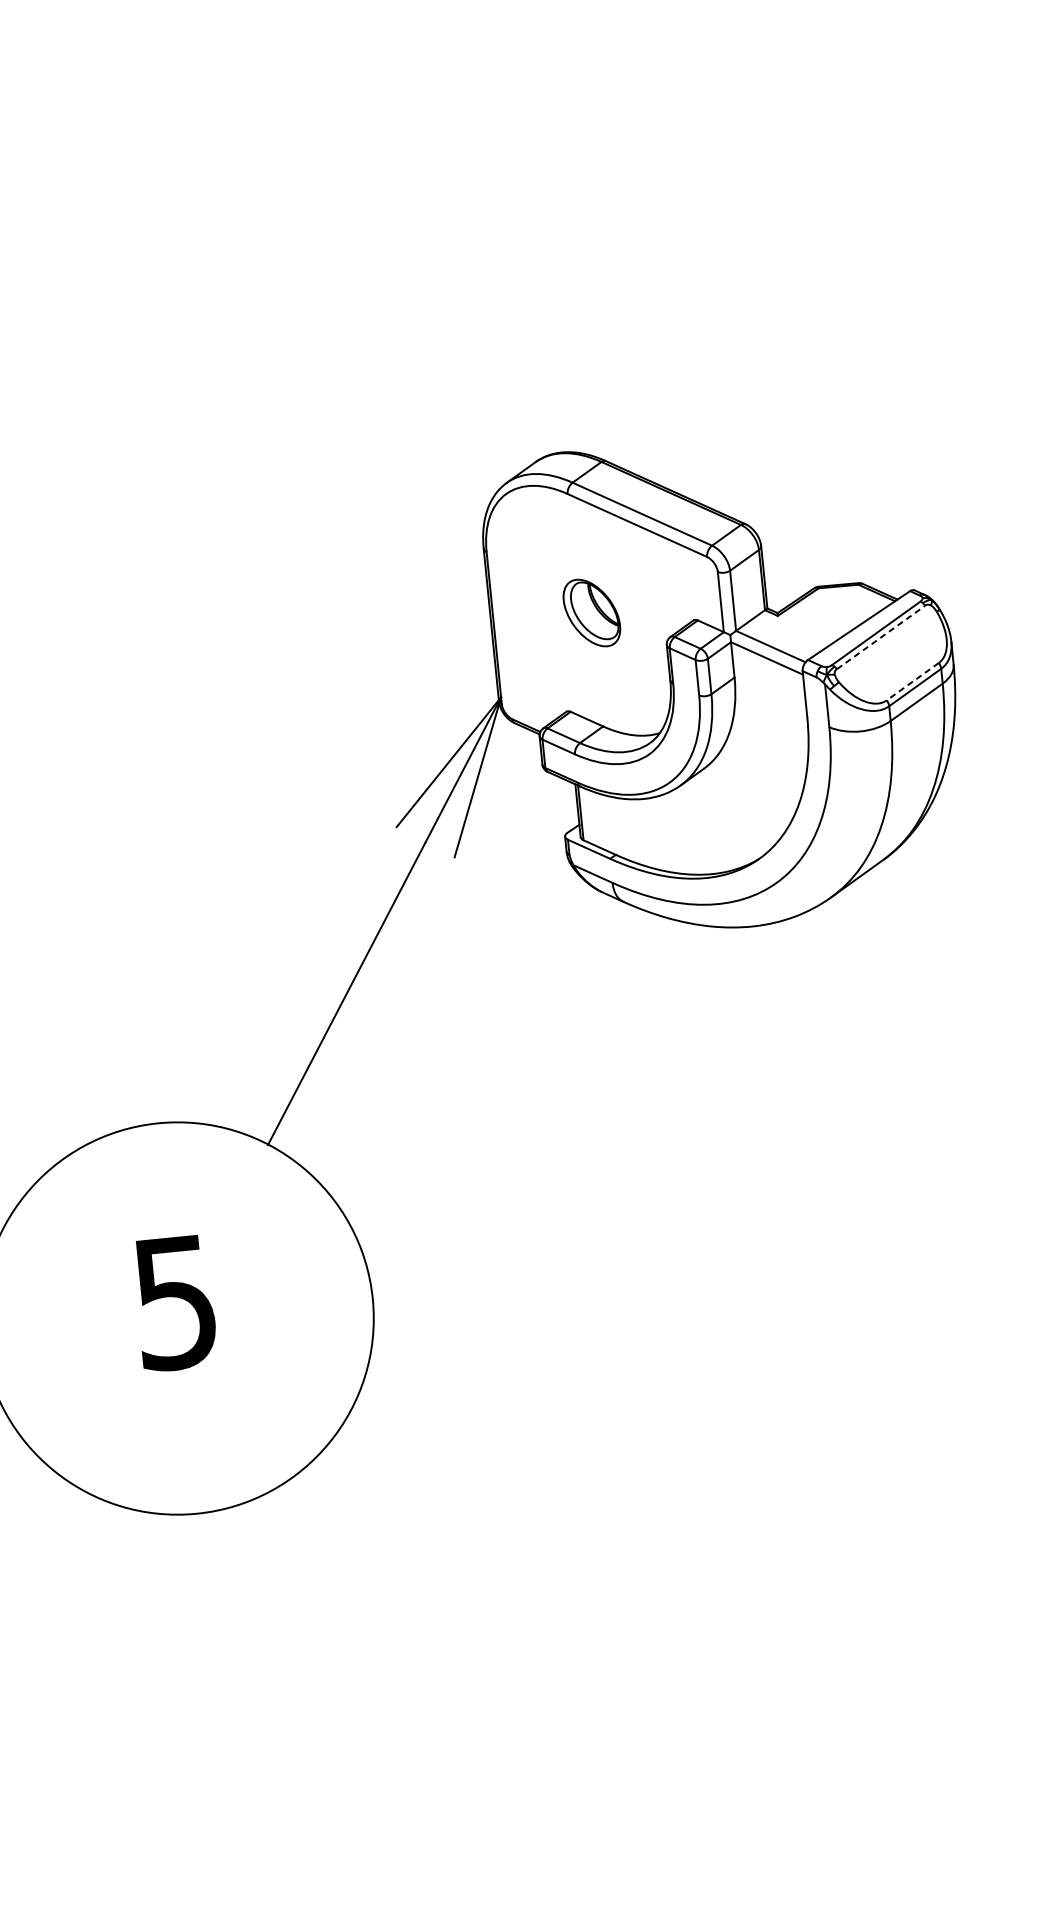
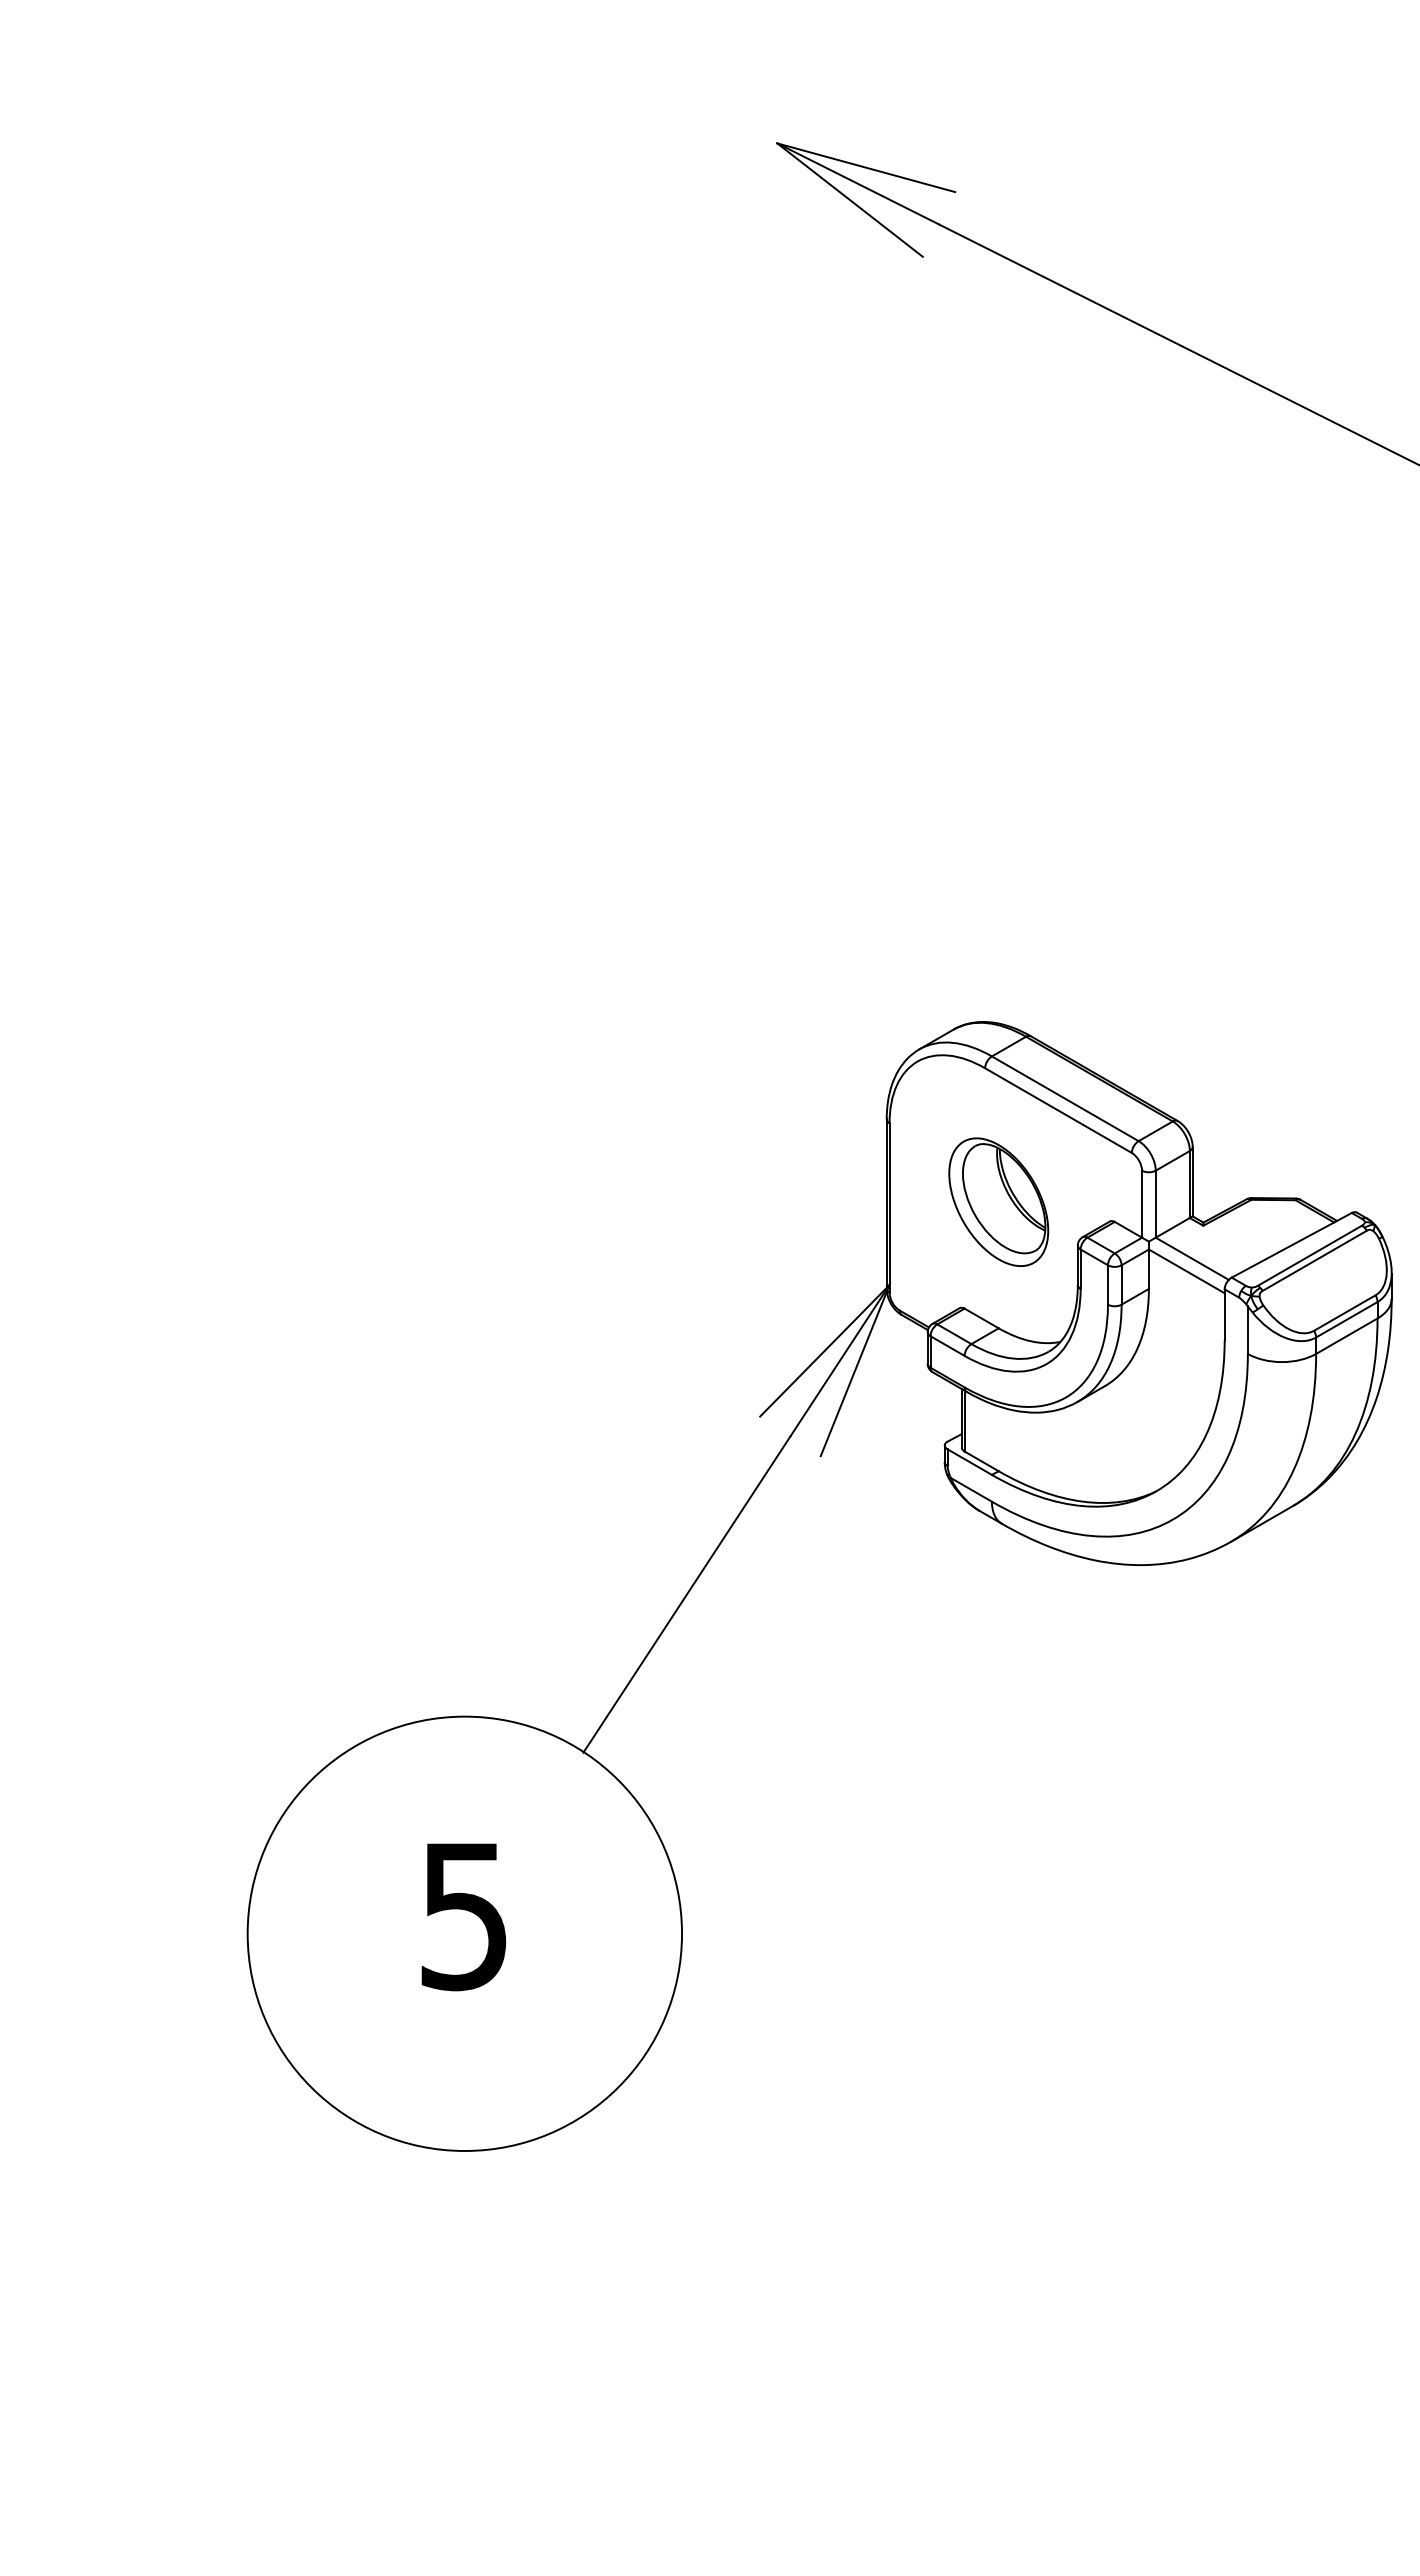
part: (591, 612) -> (998, 1201), size x1.67
line: (881, 637) -> (1315, 1260), dashed -> solid
line: (912, 682) -> (1344, 1313), dashed -> solid

